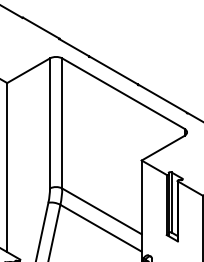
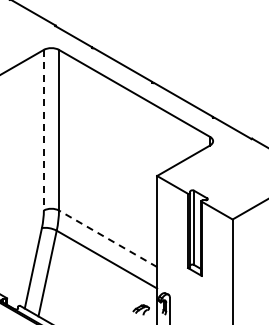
line: (49, 123) -> (43, 130), solid -> dashed
line: (102, 211) -> (108, 238), solid -> dashed

